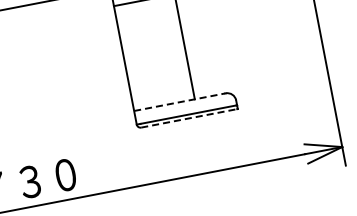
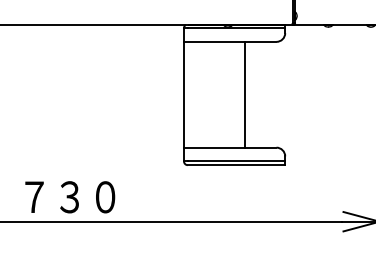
line: (179, 102) -> (229, 147), dashed -> solid
line: (189, 118) -> (236, 165), dashed -> solid

